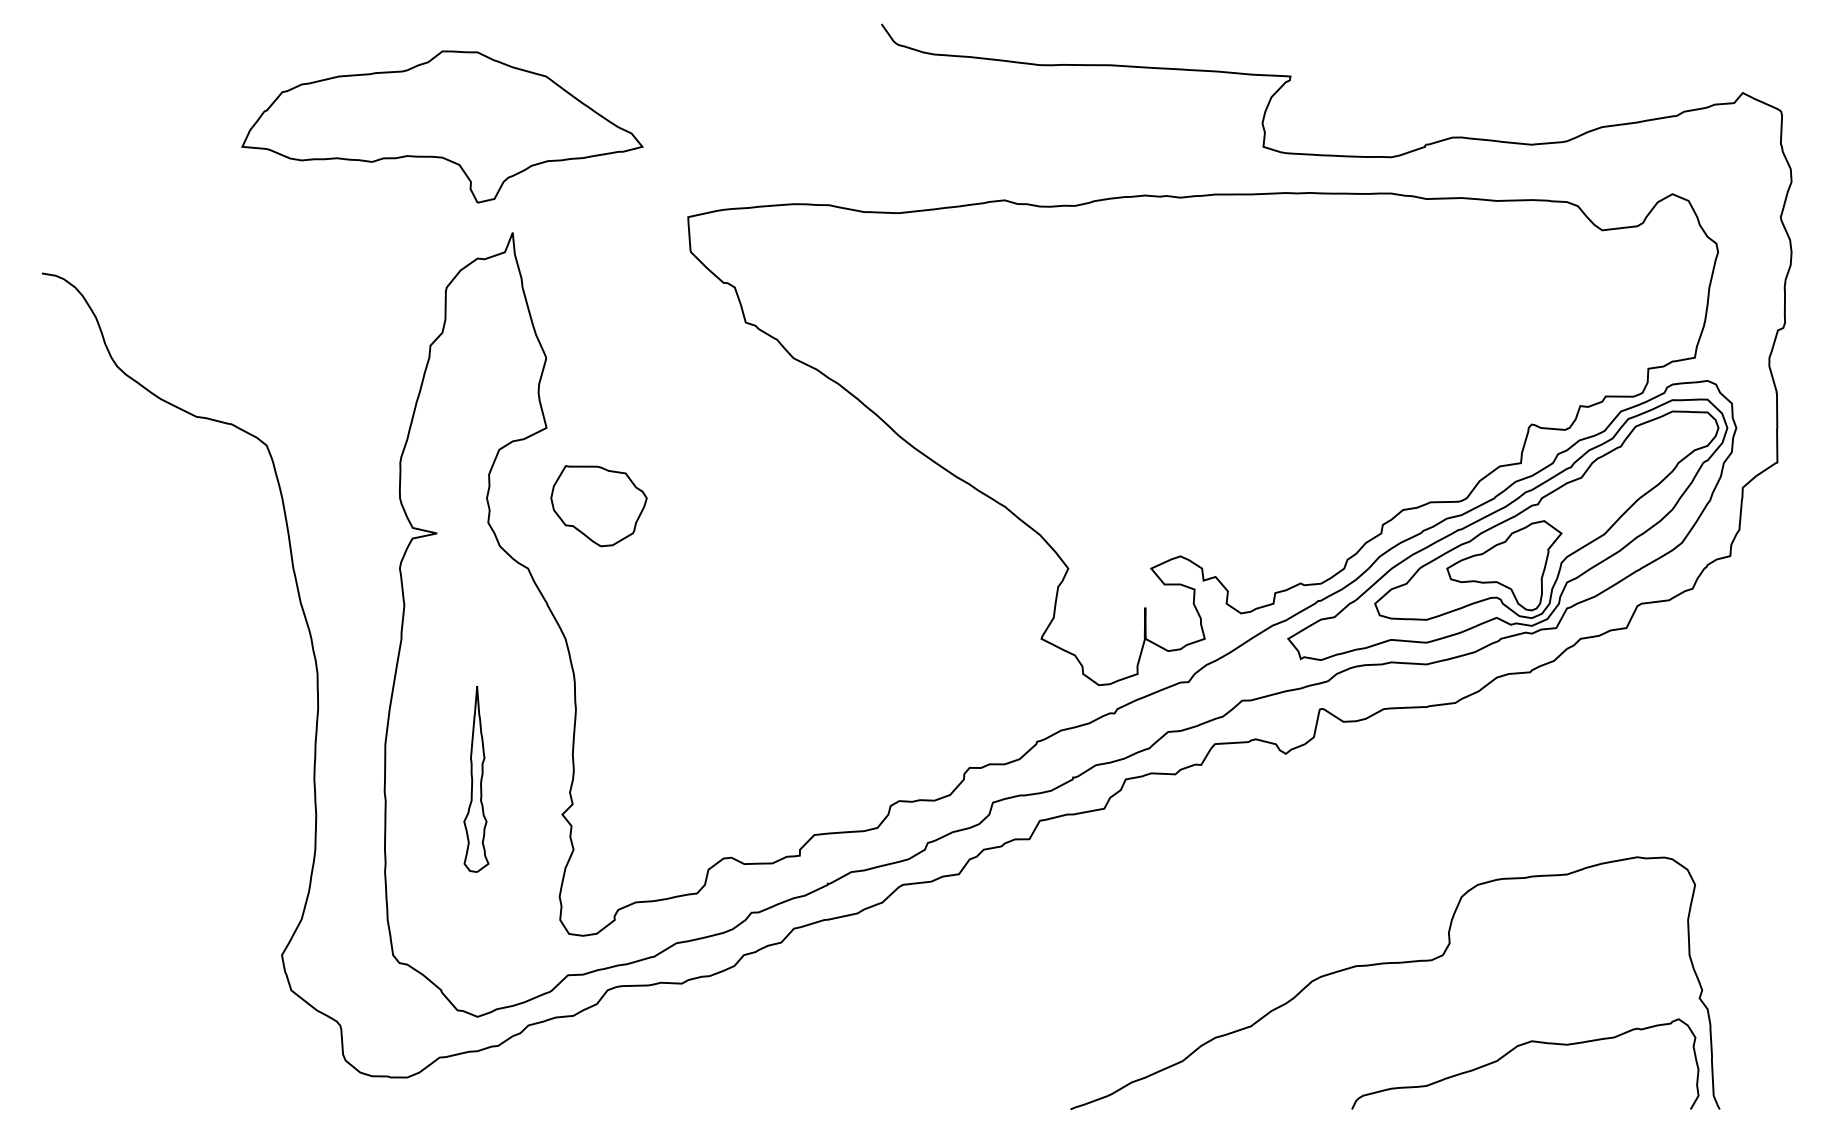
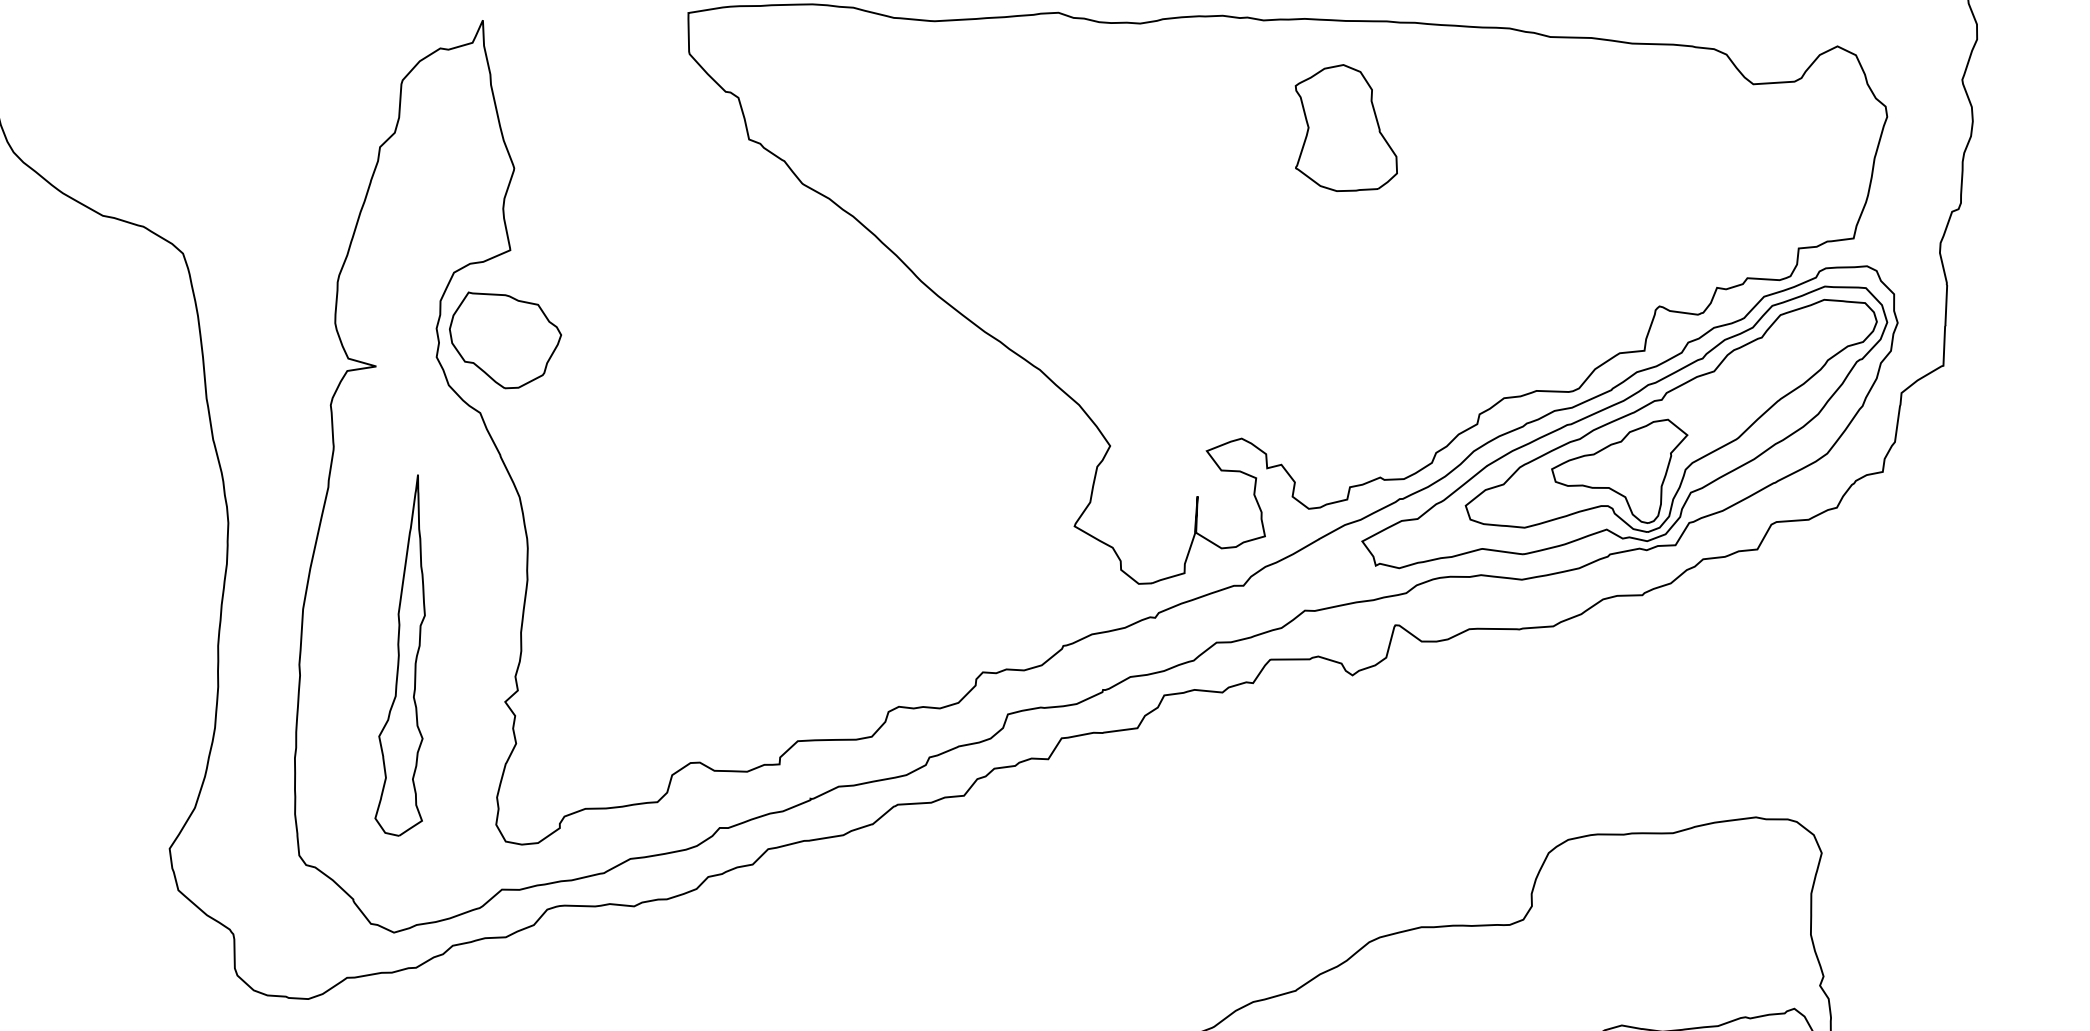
part: (1256, 286) -> (1346, 128), added
part: (598, 506) -> (504, 341), moved
part: (476, 779) -> (407, 655), size x1.67

